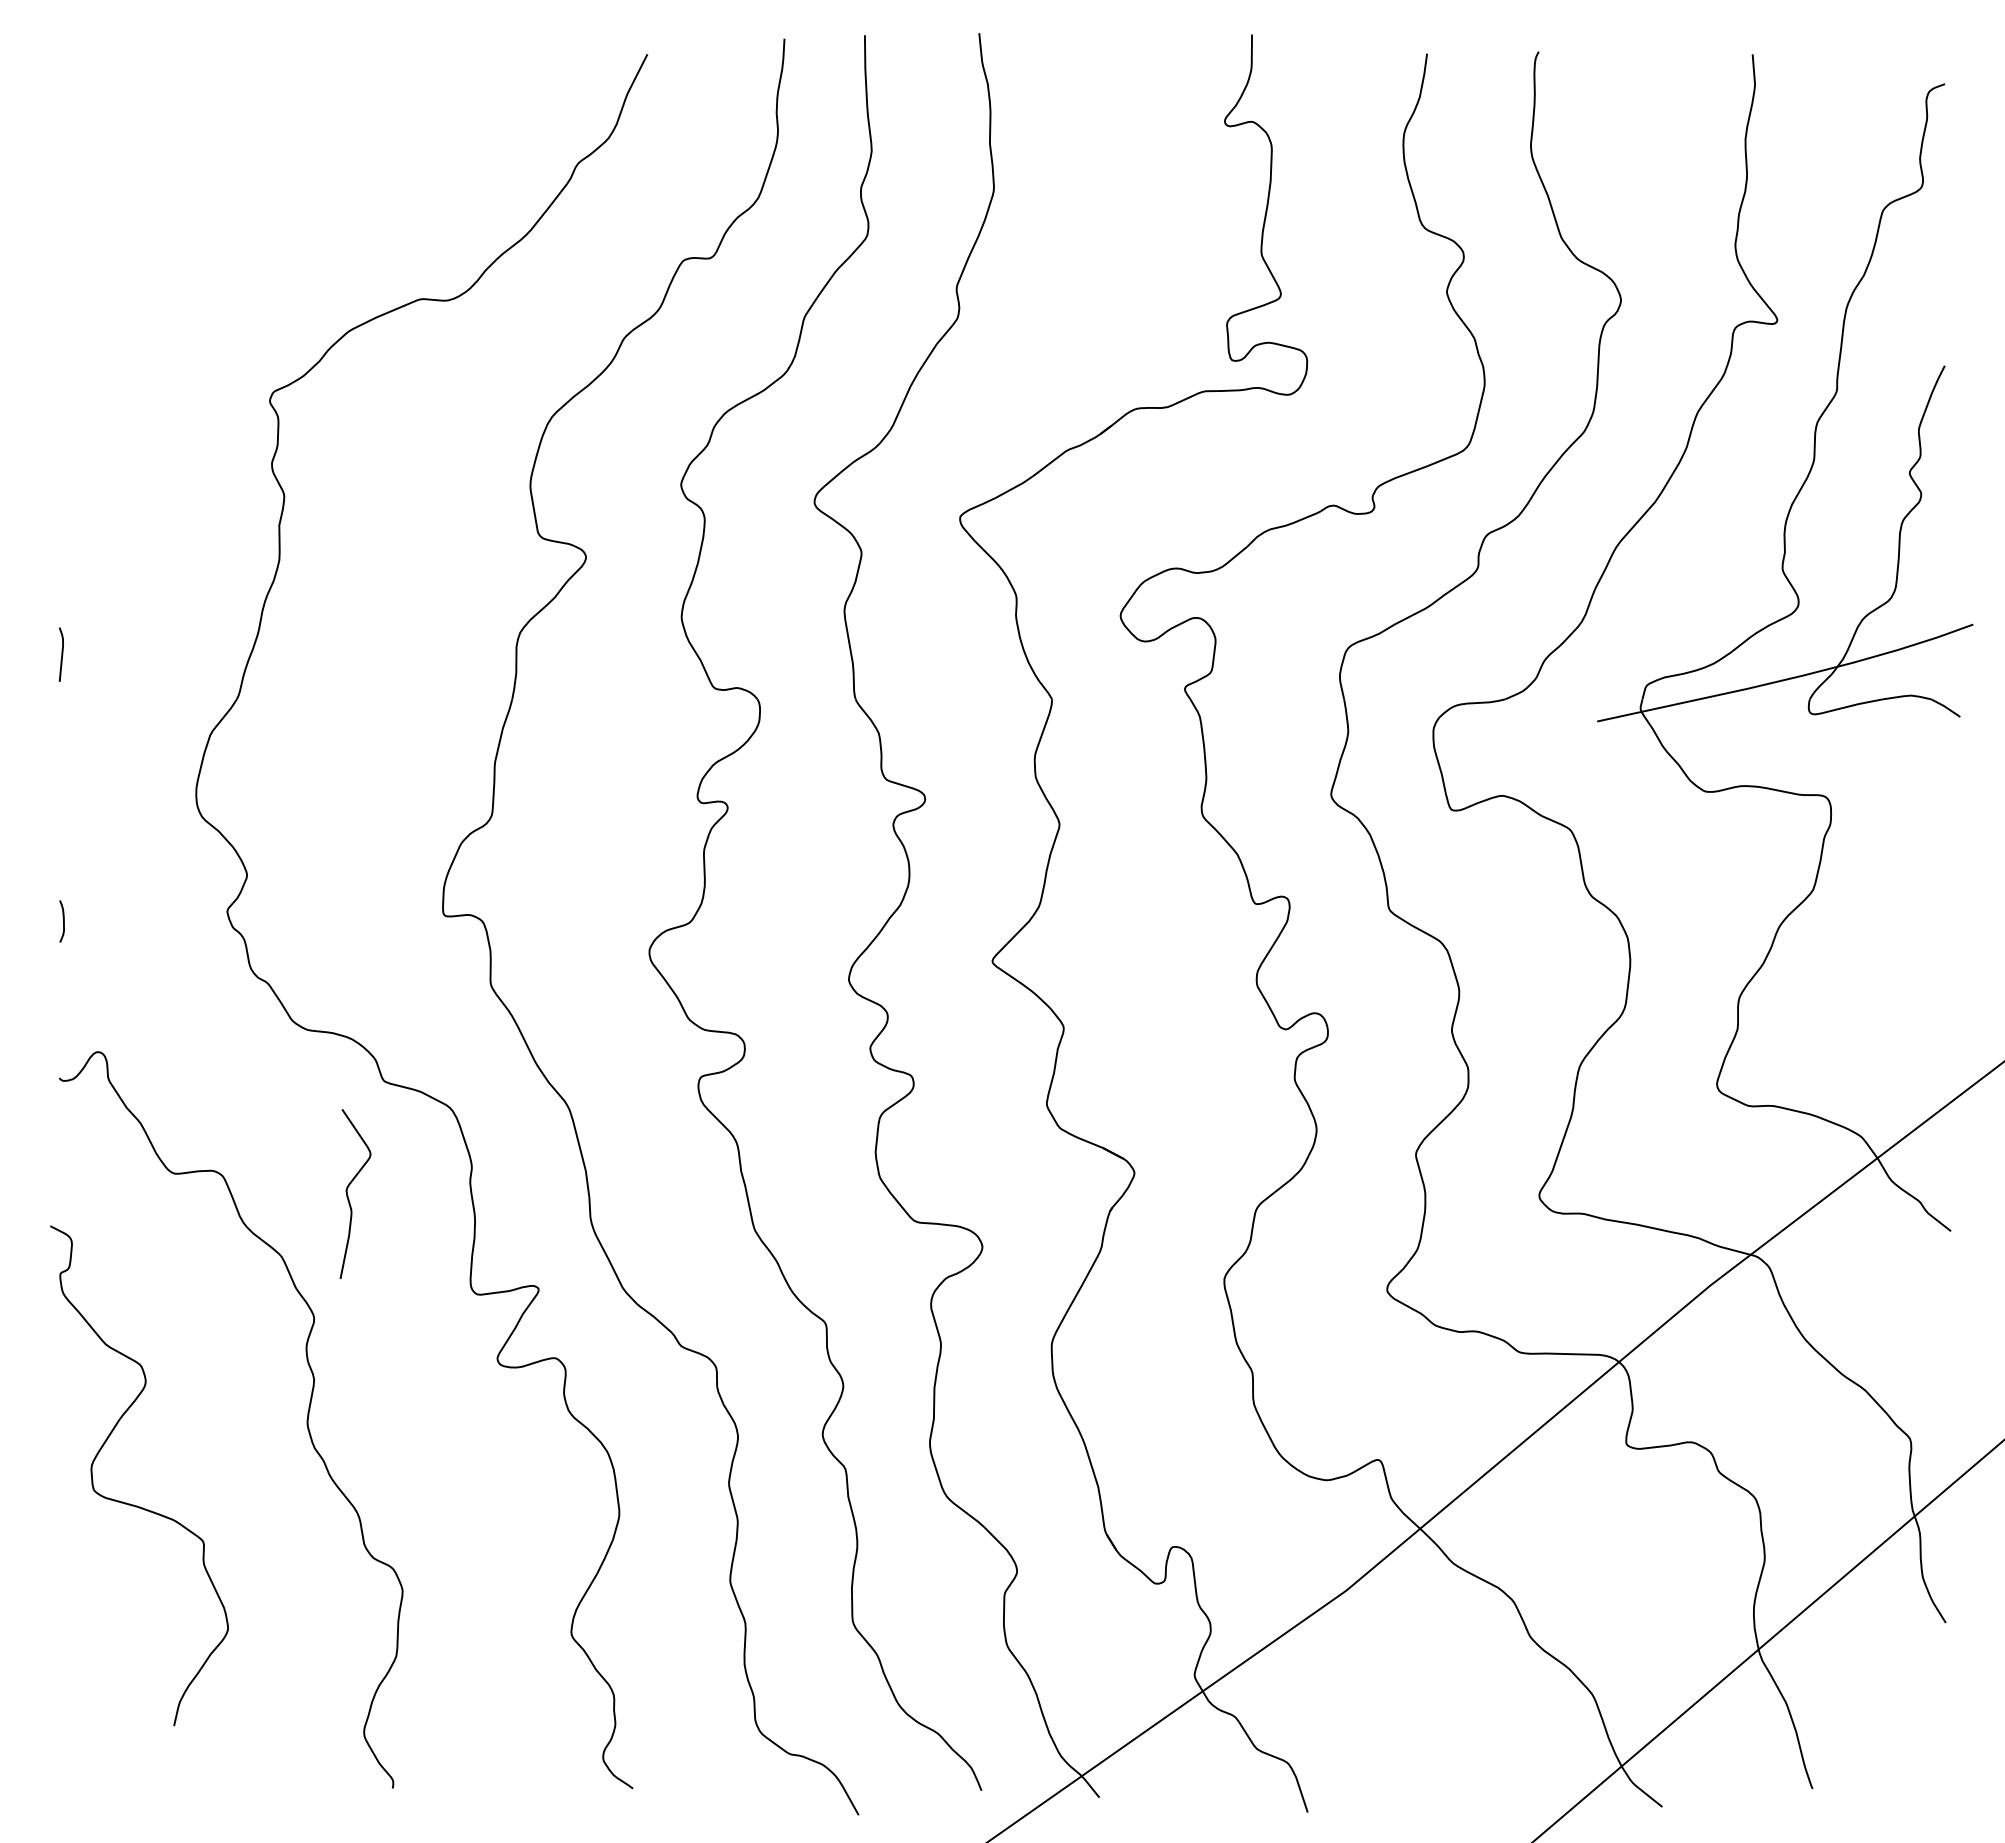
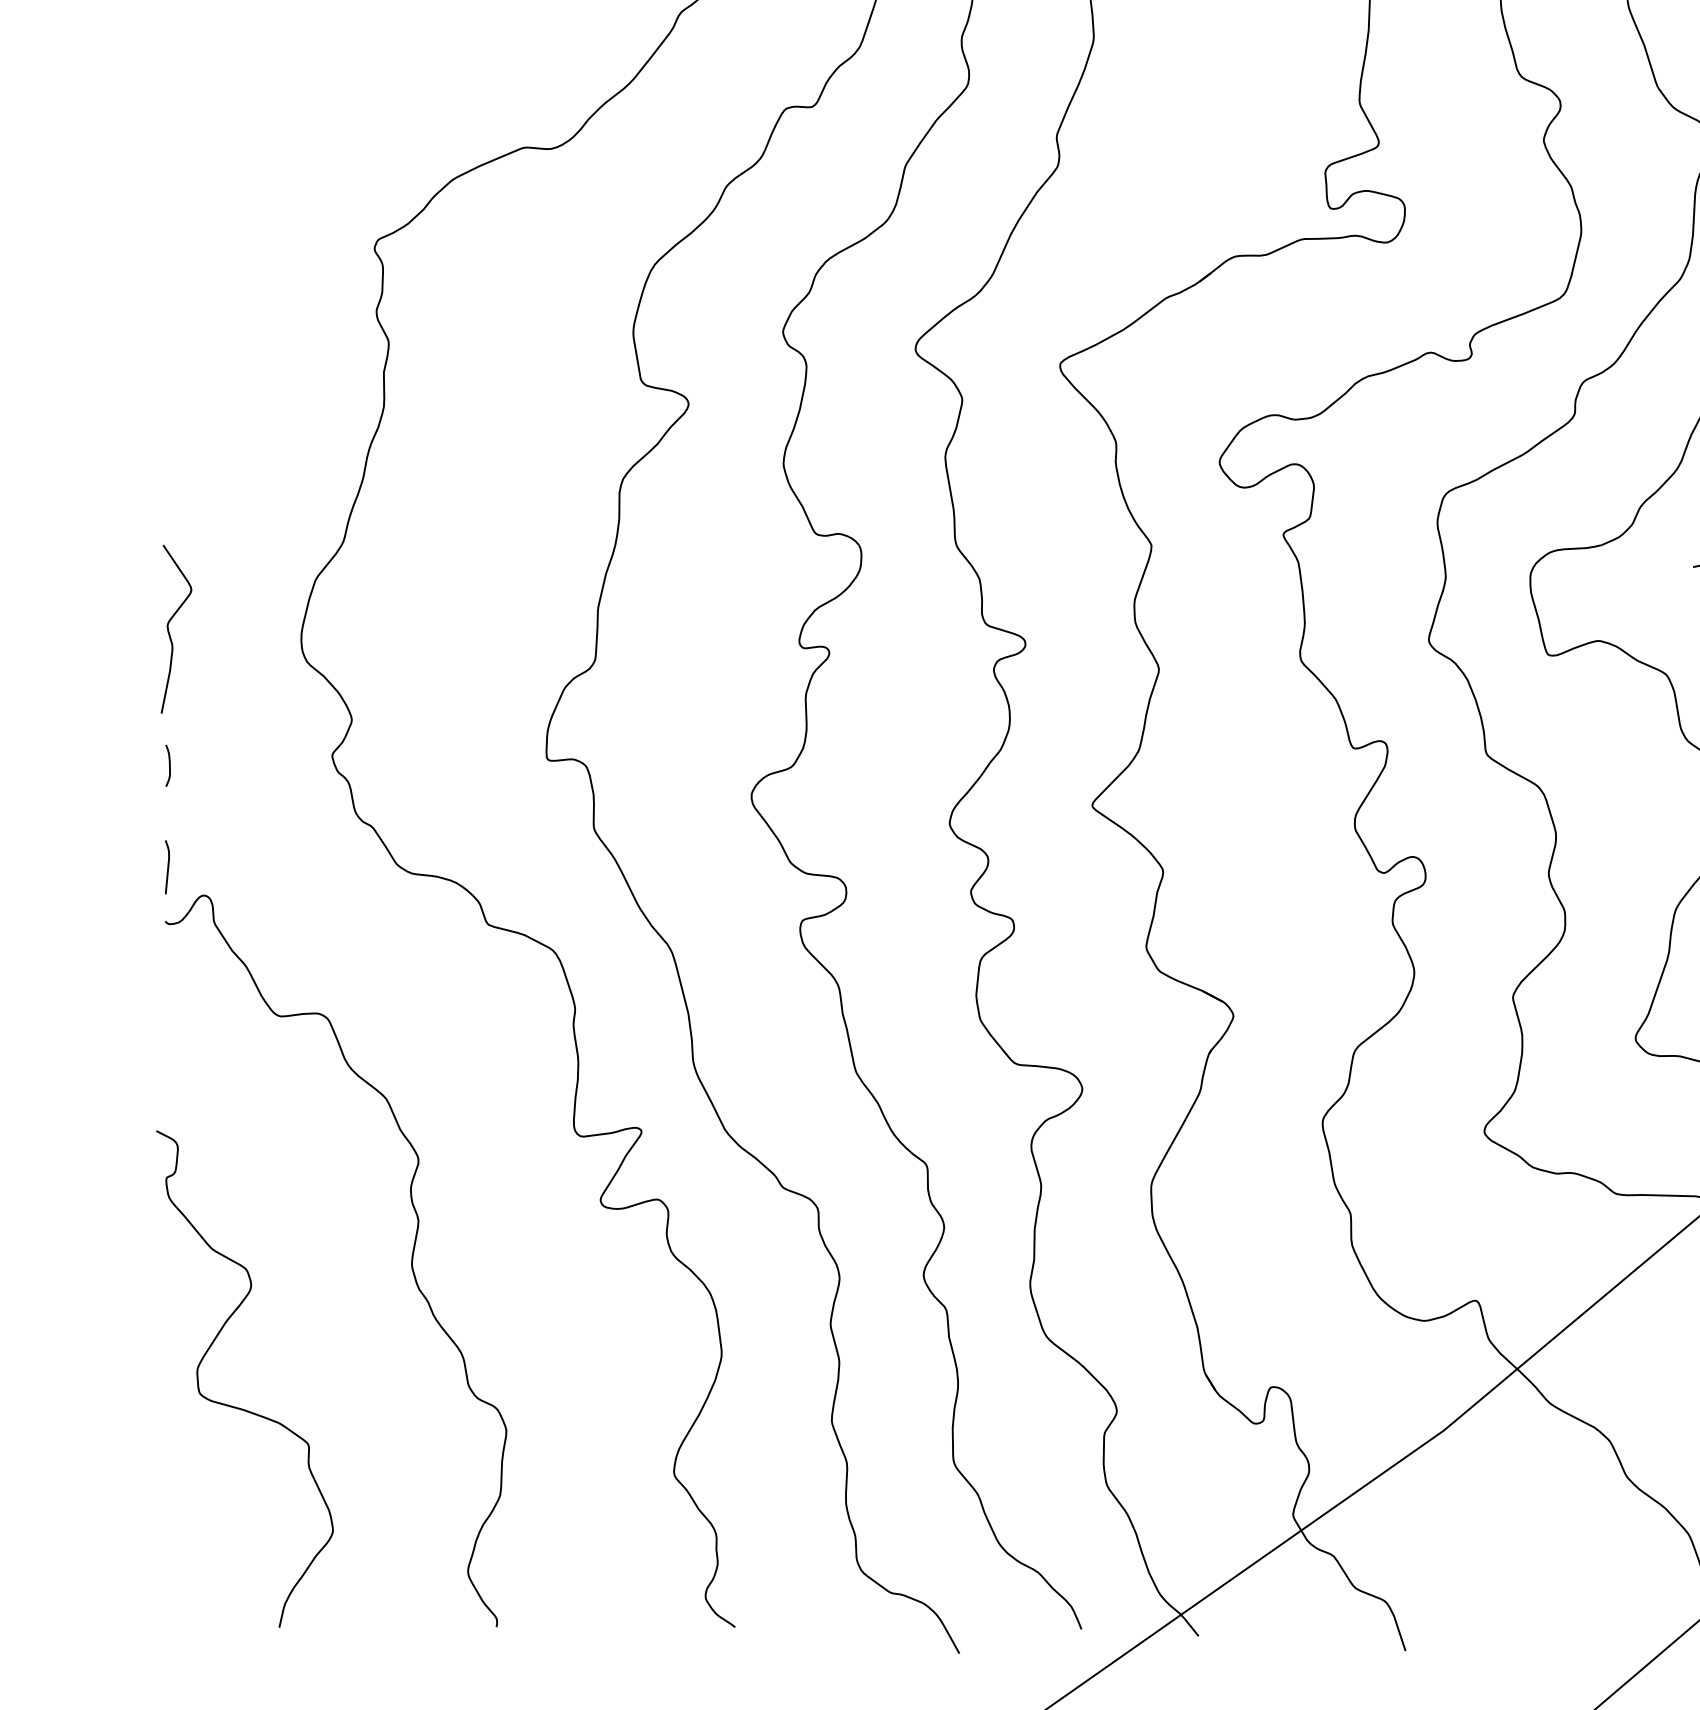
line: (61, 654) -> (167, 867), moved
curve: (348, 1195) -> (169, 630), moved
curve: (130, 1503) -> (236, 1406), moved

